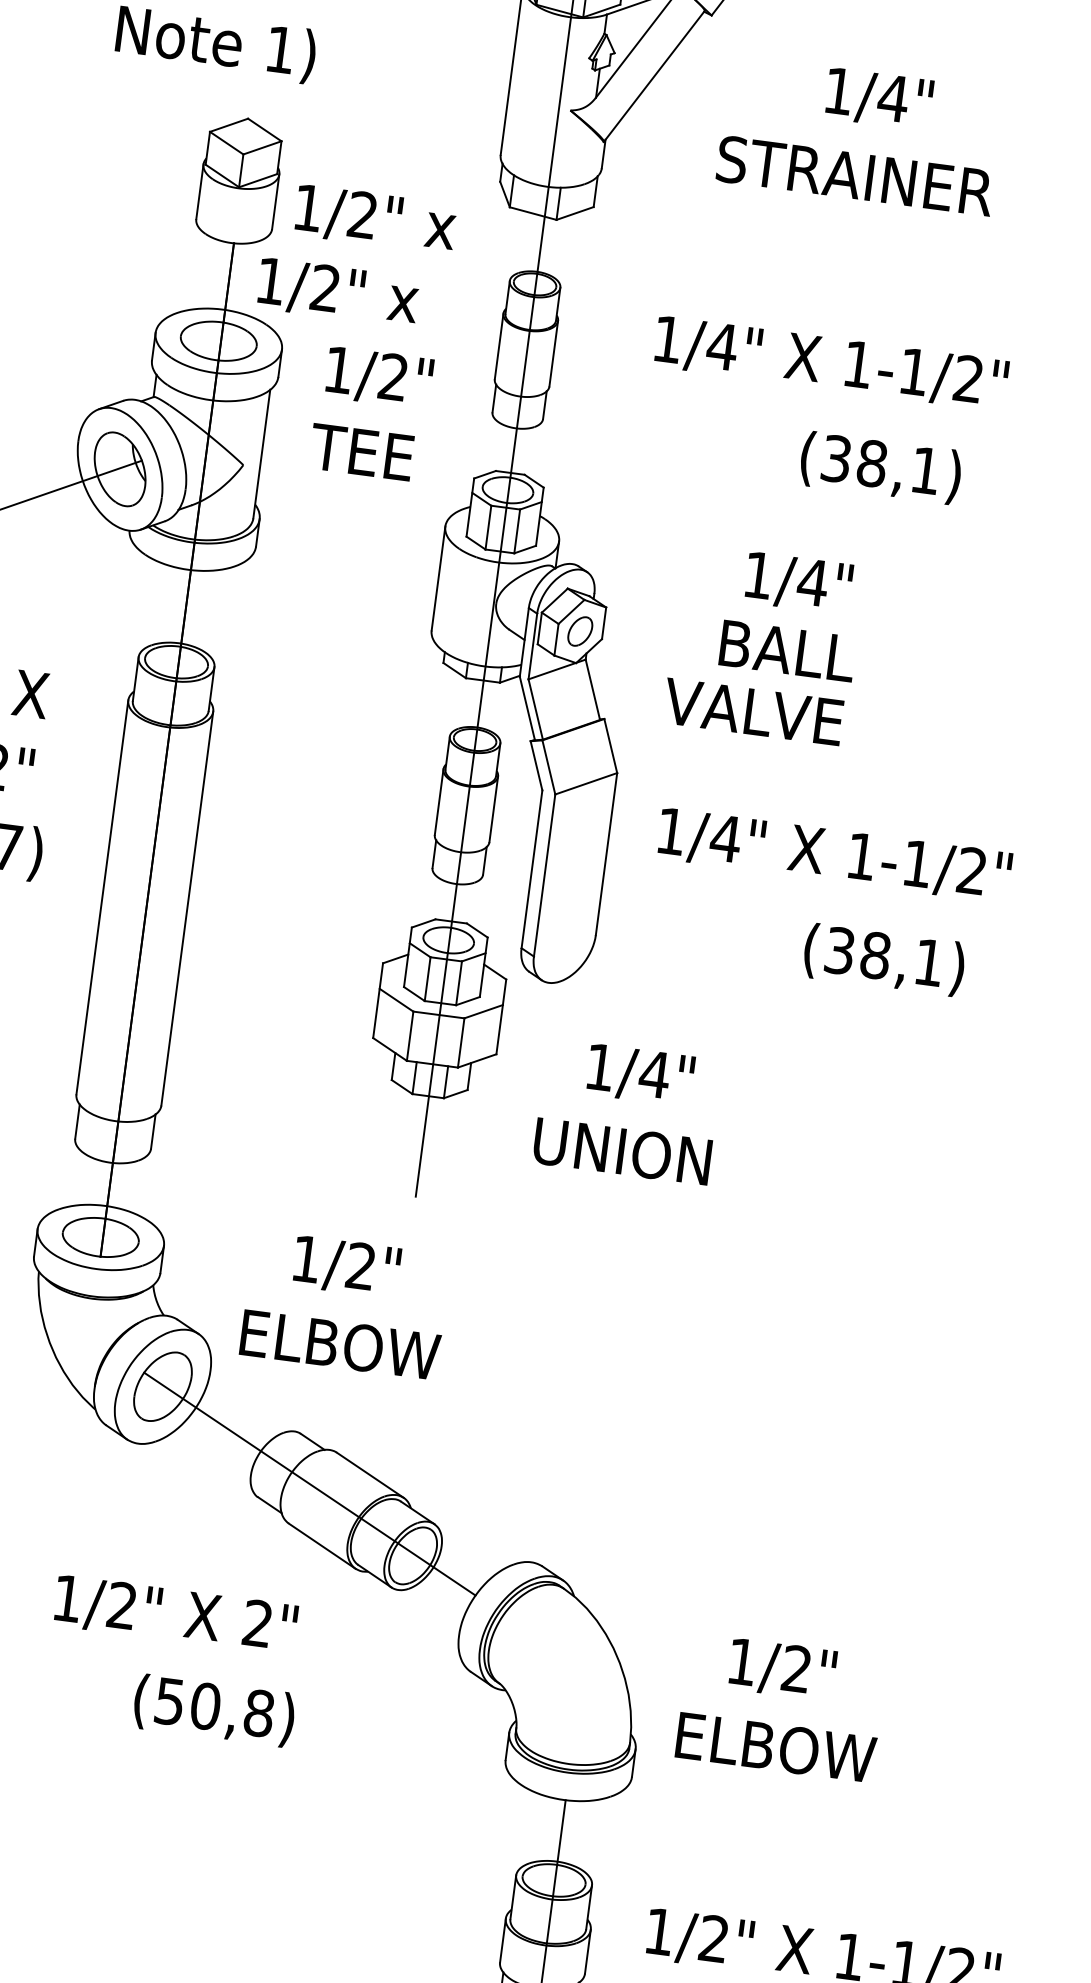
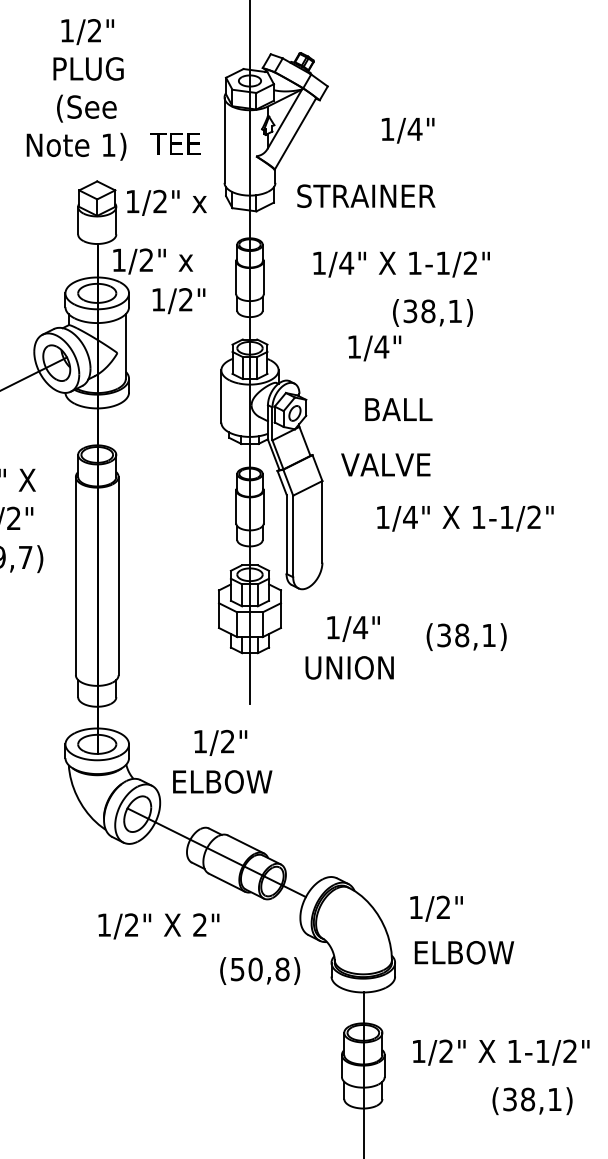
text: (855, 174) -> (366, 195), moved
text: (374, 218) -> (166, 202), moved
text: (362, 451) -> (175, 143), moved
text: (797, 583) -> (374, 348), moved
text: (752, 710) -> (385, 464), moved
text: (834, 855) -> (465, 518), moved
text: (884, 958) -> (466, 636), moved
text: (782, 1669) -> (436, 908), moved
text: (215, 1709) -> (260, 970), moved

